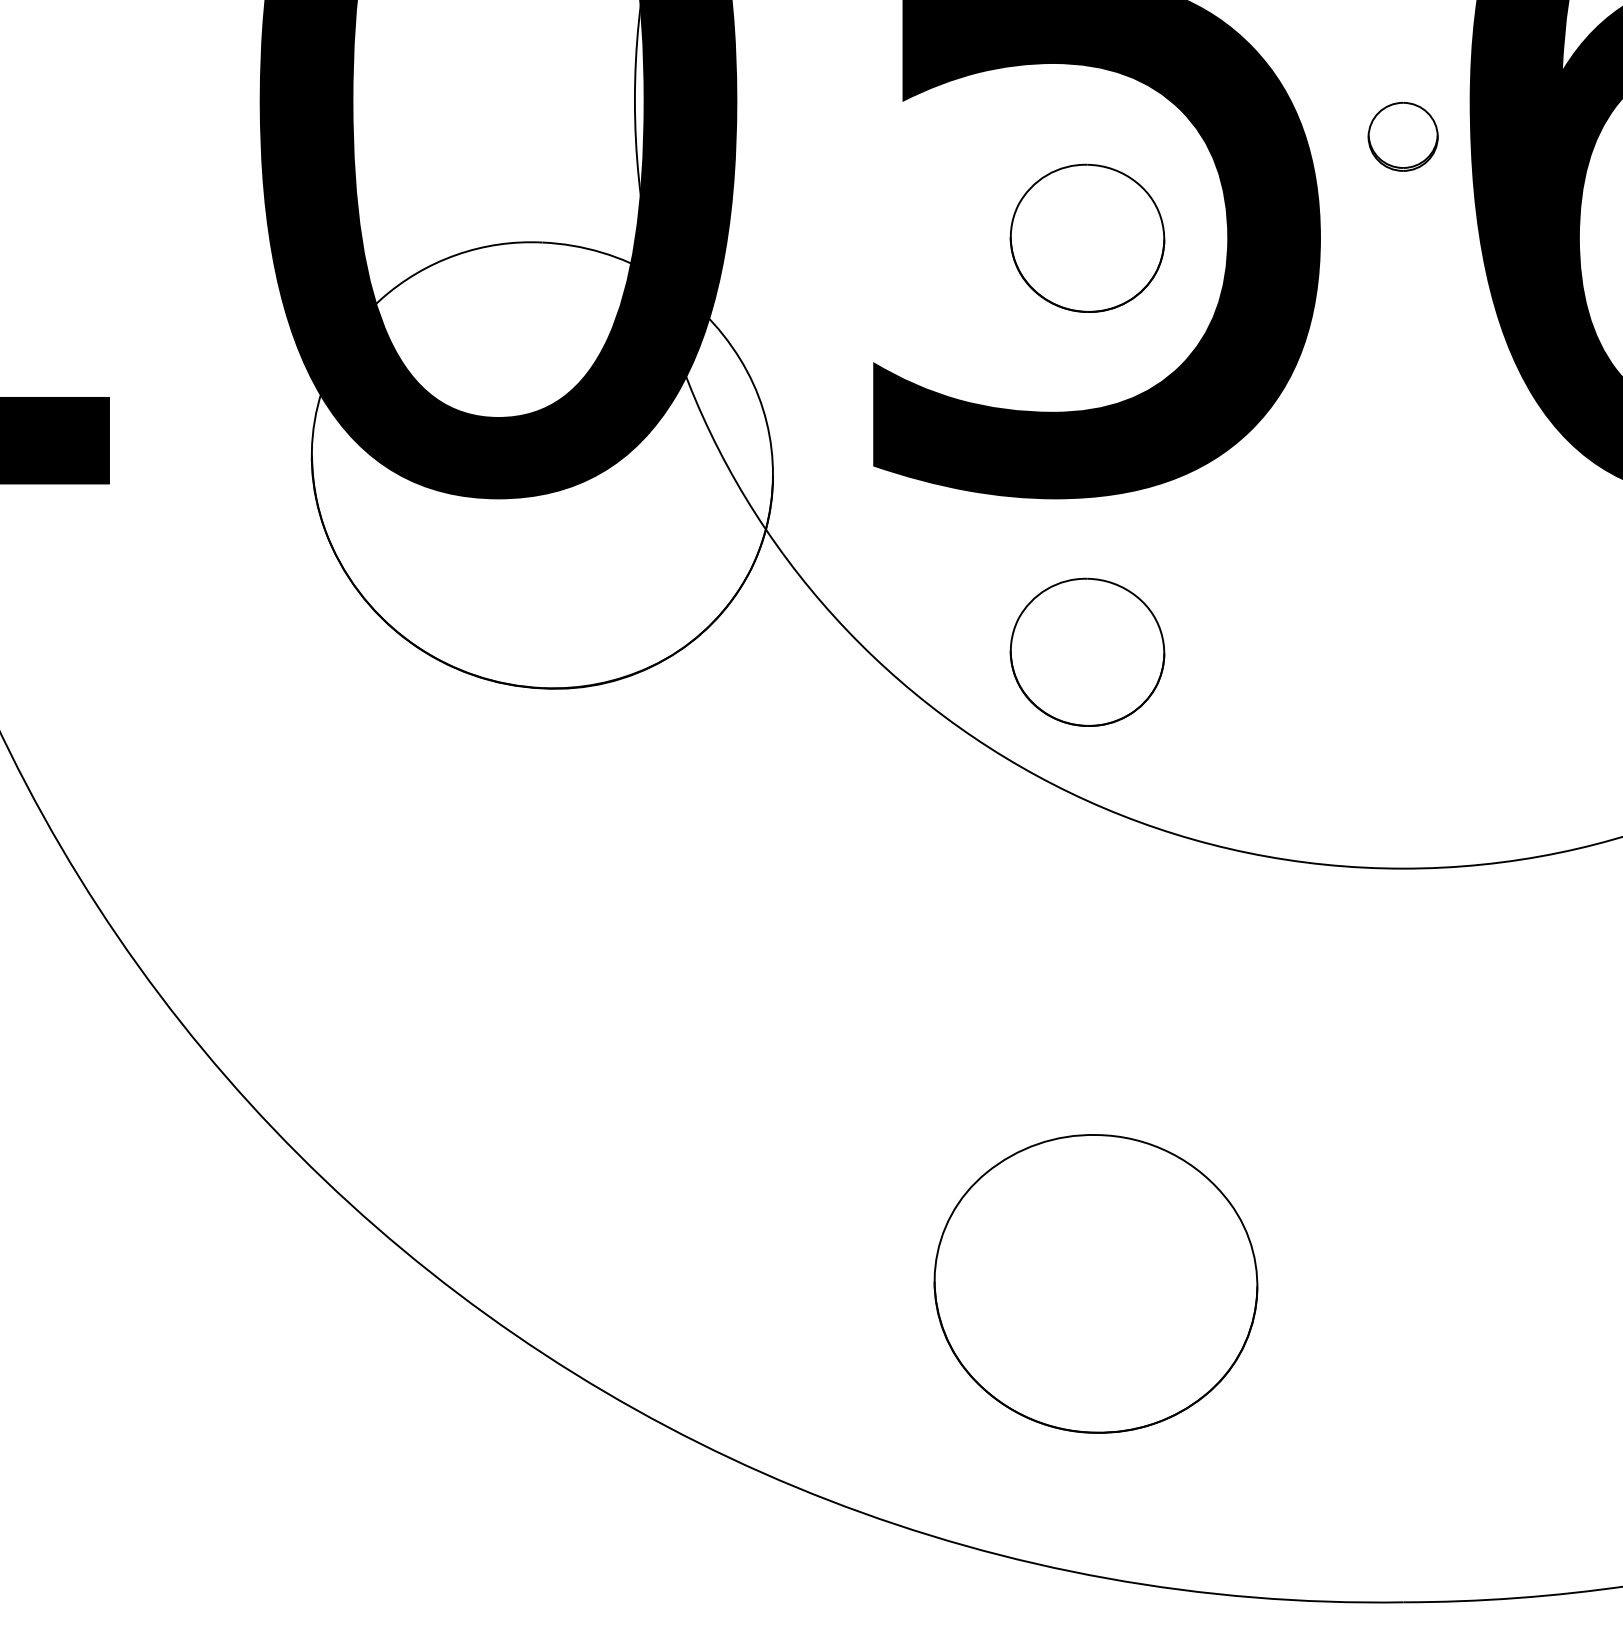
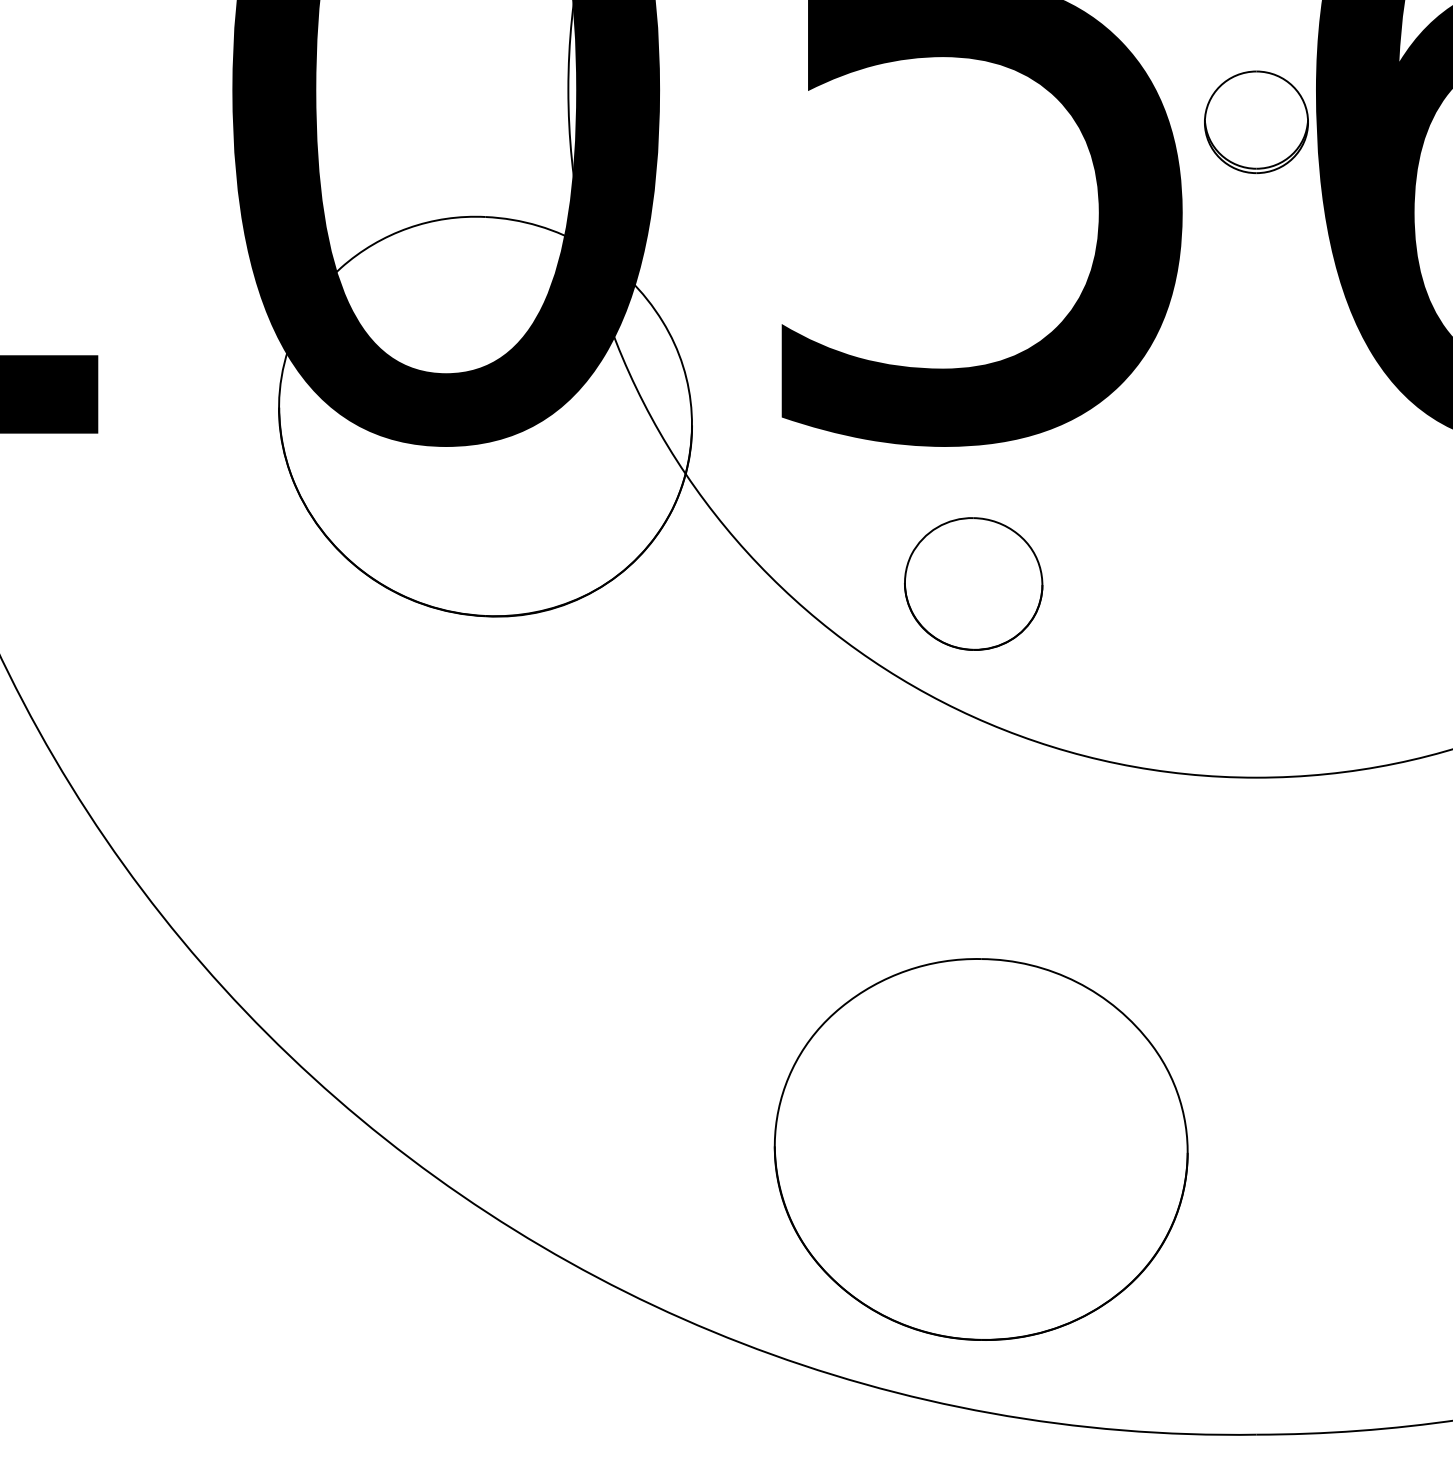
part: (1402, 136) -> (1255, 122), size x1.67
part: (1087, 237) -> (973, 212), removed
part: (1095, 1283) -> (980, 1149), size x1.43

